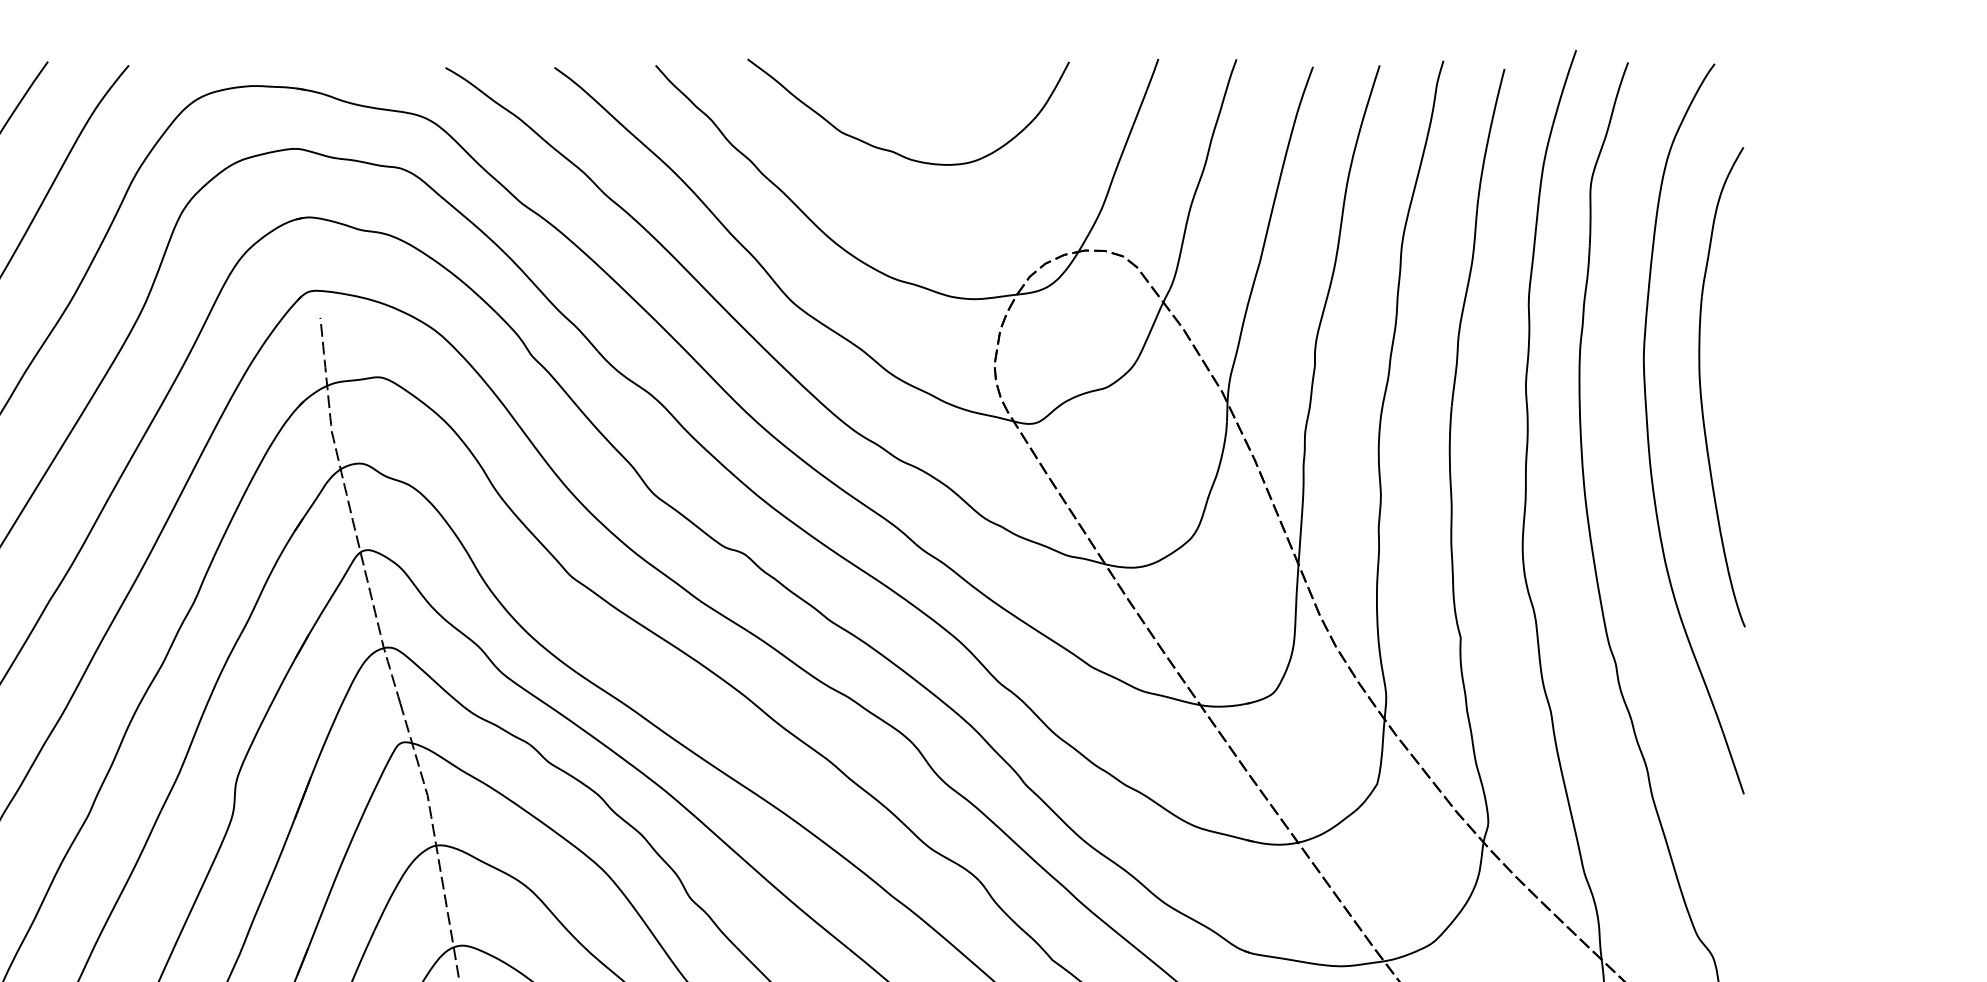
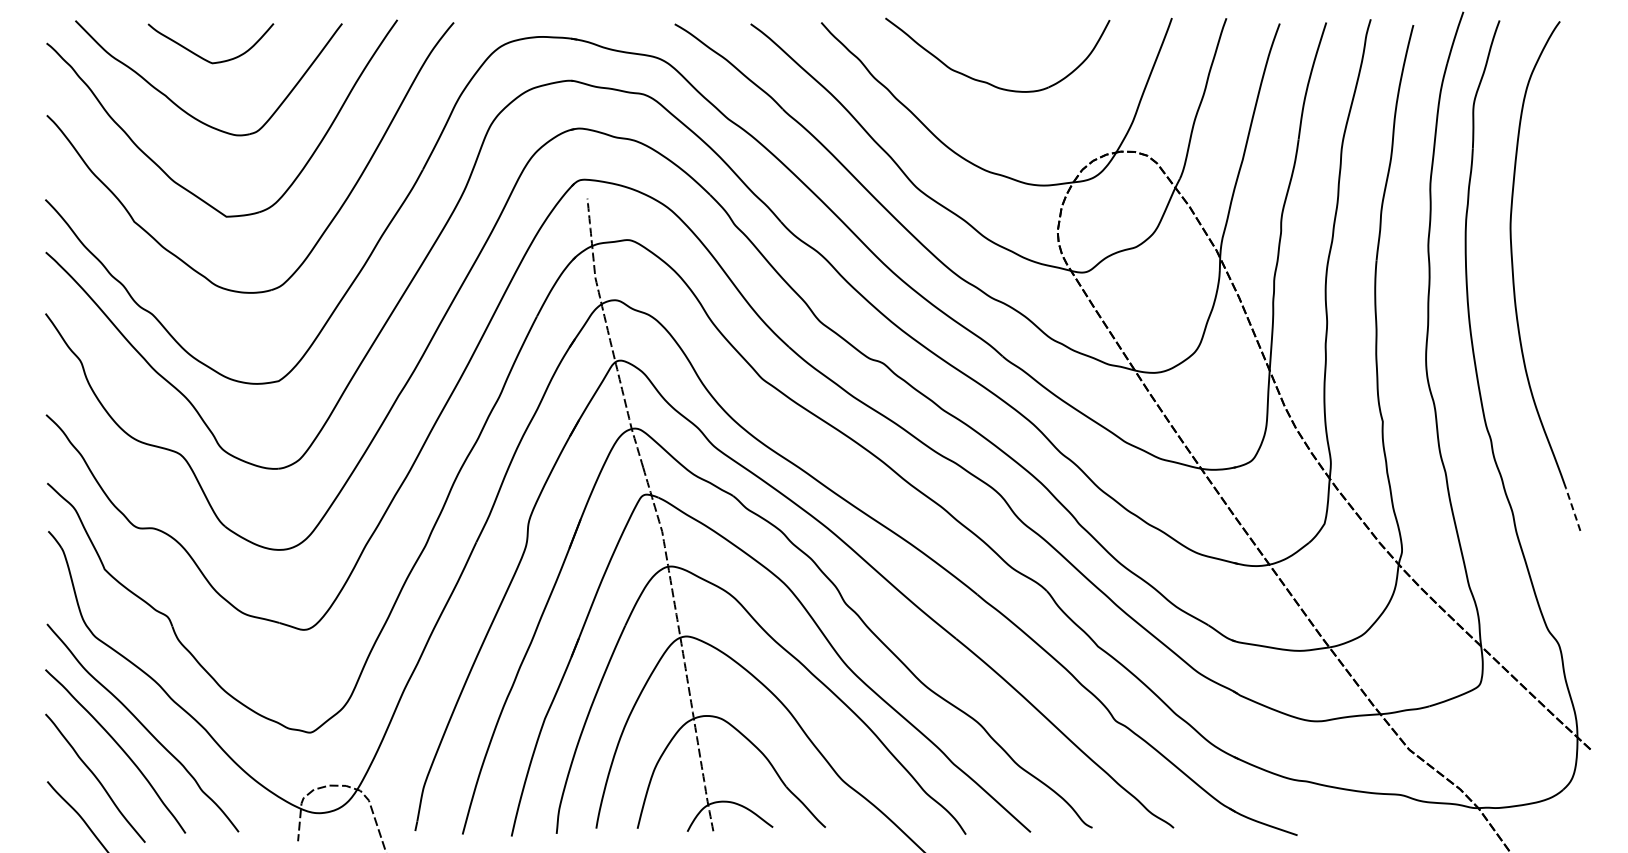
part: (1702, 392) -> (1551, 250), removed
line: (1734, 765) -> (1573, 510), solid -> dashed

